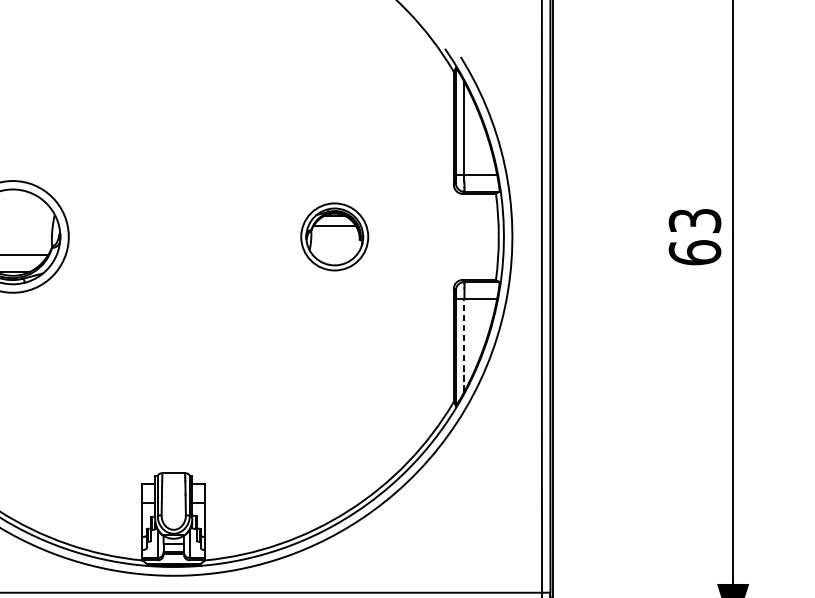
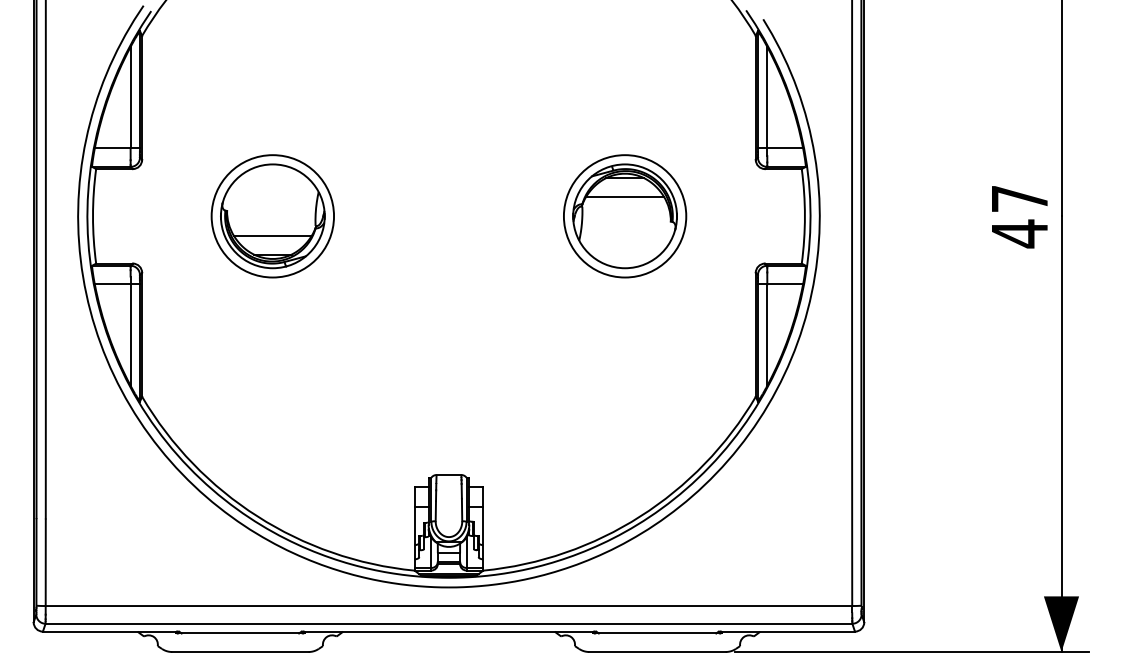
part: (334, 237) -> (625, 216), size x1.67
text: (694, 237) -> (1019, 216), 63 -> 47
line: (464, 345) -> (767, 335), dashed -> solid

